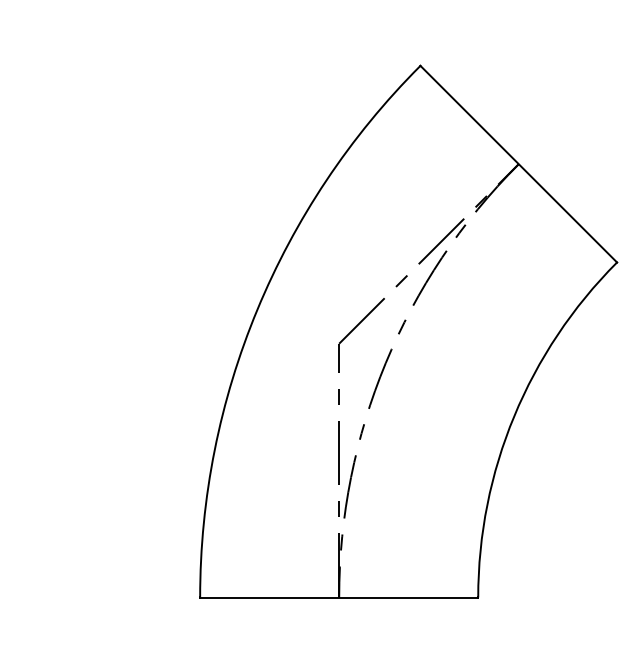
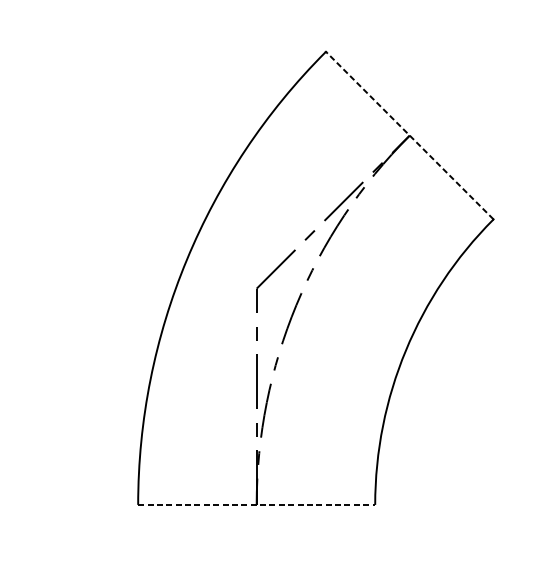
line: (518, 163) -> (409, 135), solid -> dashed
line: (339, 597) -> (256, 504), solid -> dashed

